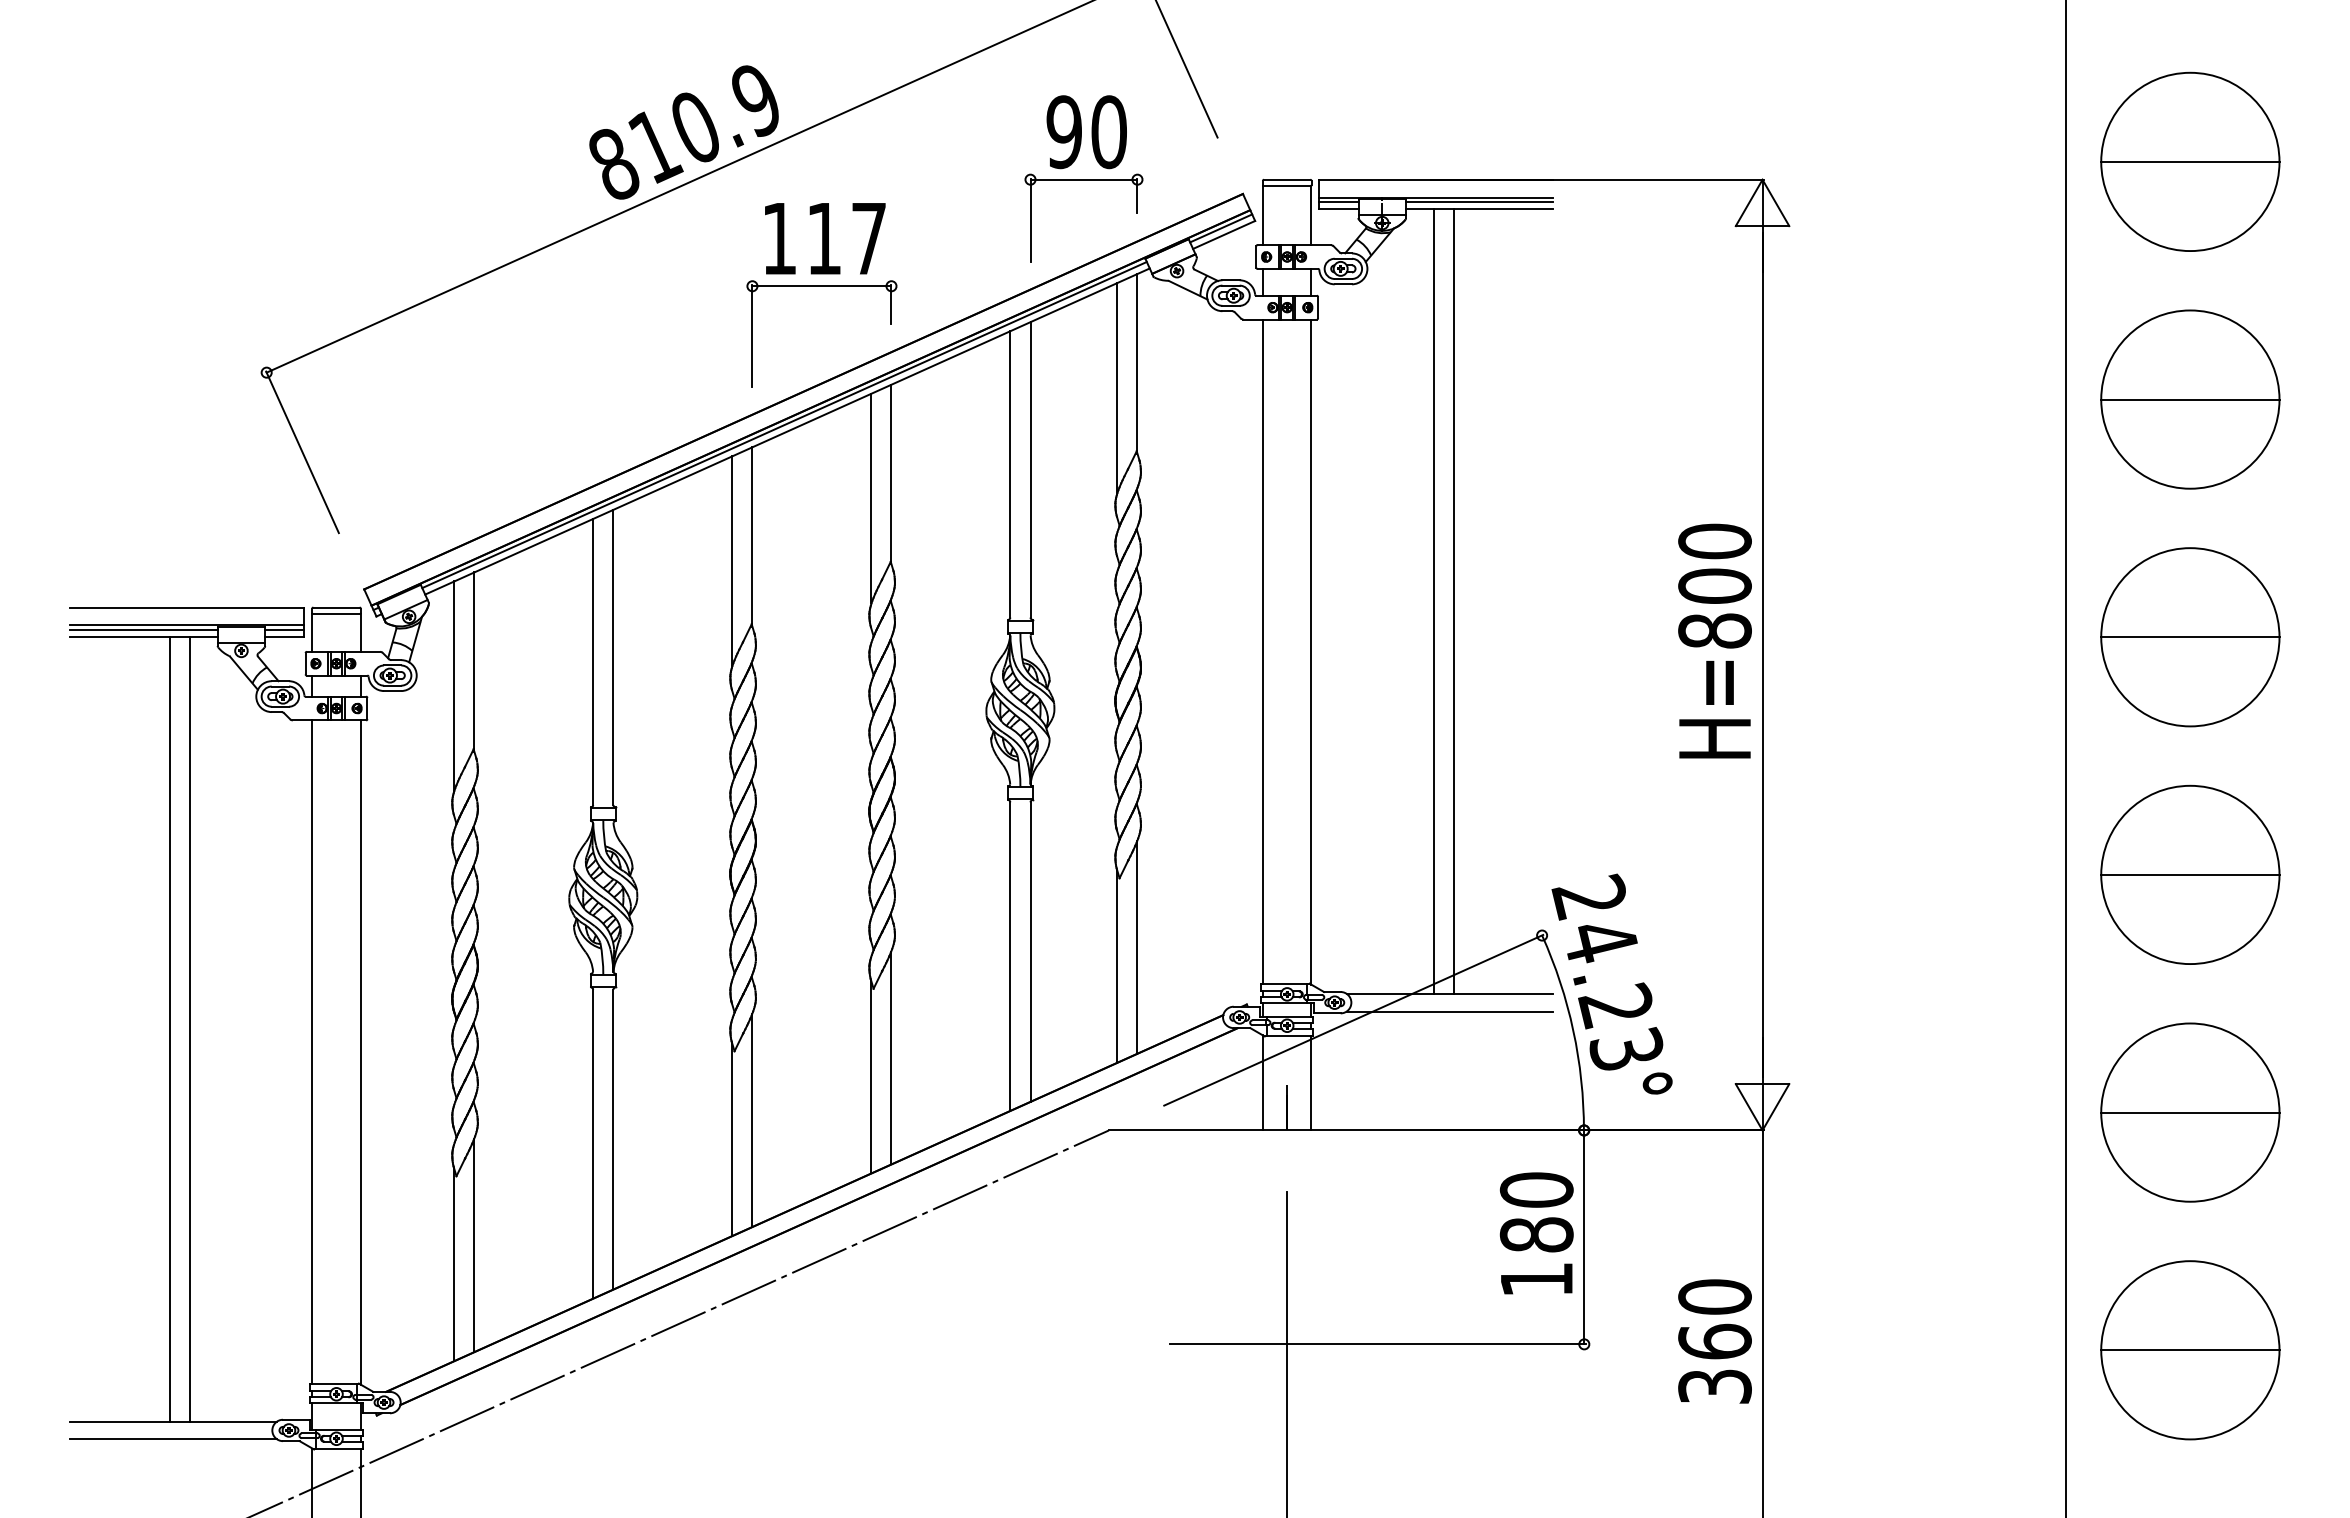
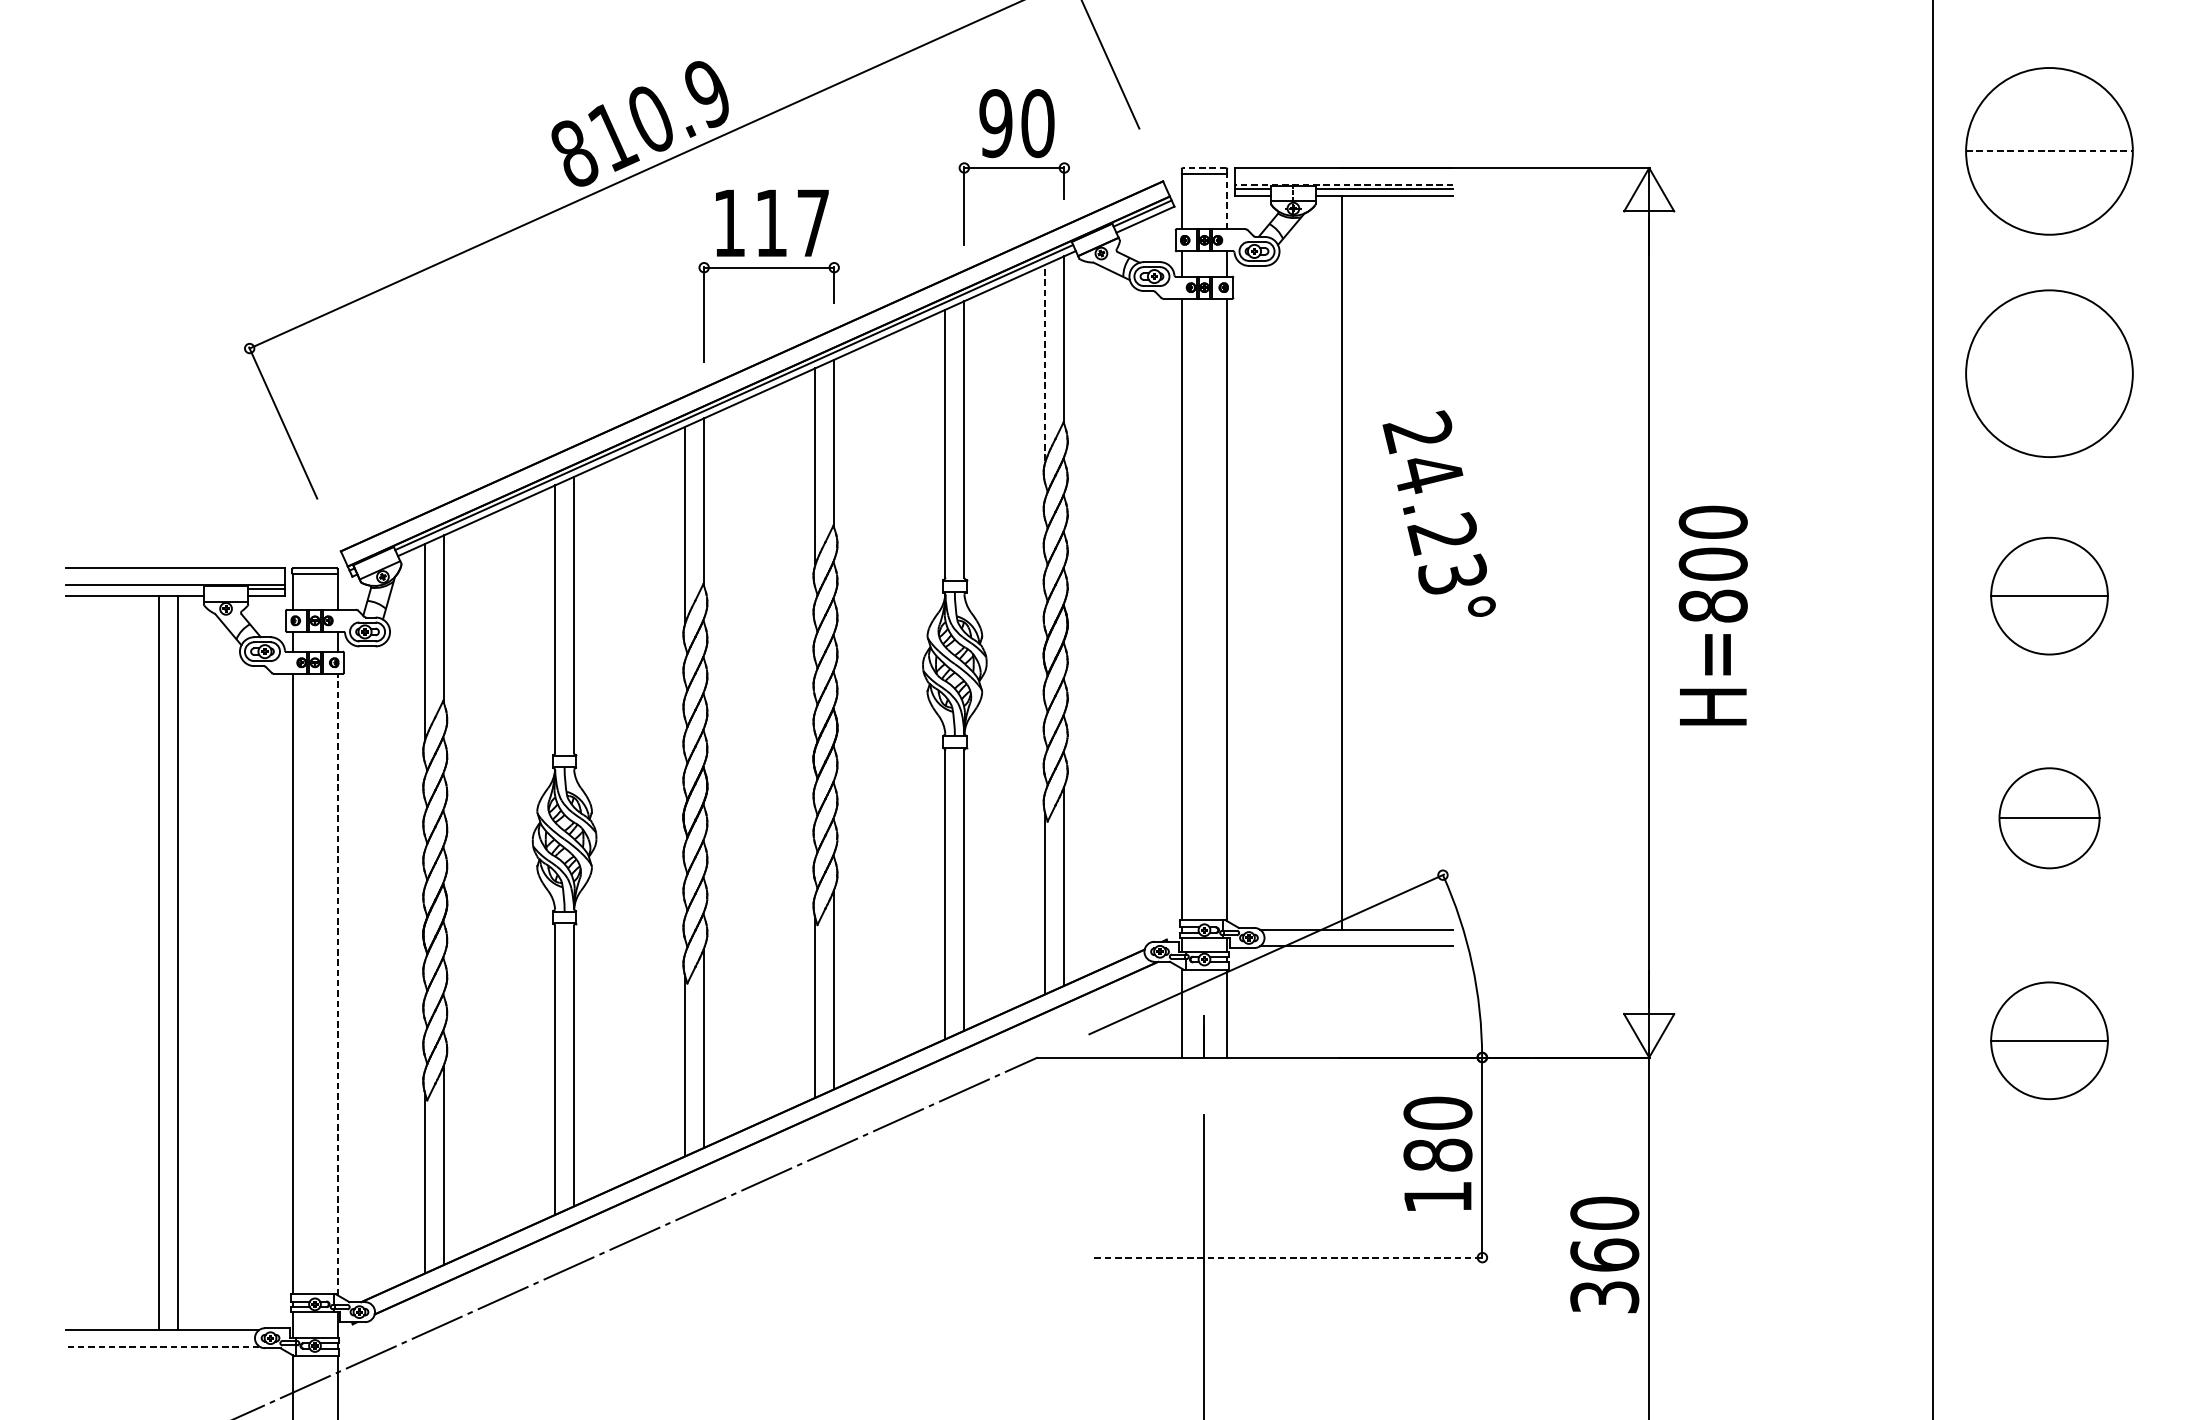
line: (2190, 161) -> (2049, 150), solid -> dashed
line: (1286, 179) -> (1203, 167), solid -> dashed
line: (1436, 197) -> (1344, 184), solid -> dashed
line: (1311, 215) -> (1227, 201), solid -> dashed
line: (1117, 387) -> (1045, 362), solid -> dashed
line: (2190, 399) -> (2049, 373), removed
line: (1454, 601) -> (1361, 562), removed
line: (143, 630) -> (134, 589), removed
part: (2190, 637) -> (2049, 596), size x0.7
text: (1714, 640) -> (1712, 615), moved
part: (2190, 874) -> (2049, 818), size x0.6
text: (1611, 983) -> (1438, 513), moved
line: (360, 1051) -> (337, 983), solid -> dashed
part: (2190, 1112) -> (2049, 1040), size x0.7
line: (1377, 1344) -> (1288, 1257), solid -> dashed
part: (2190, 1350) -> (2049, 1263), removed
line: (173, 1439) -> (162, 1346), solid -> dashed

